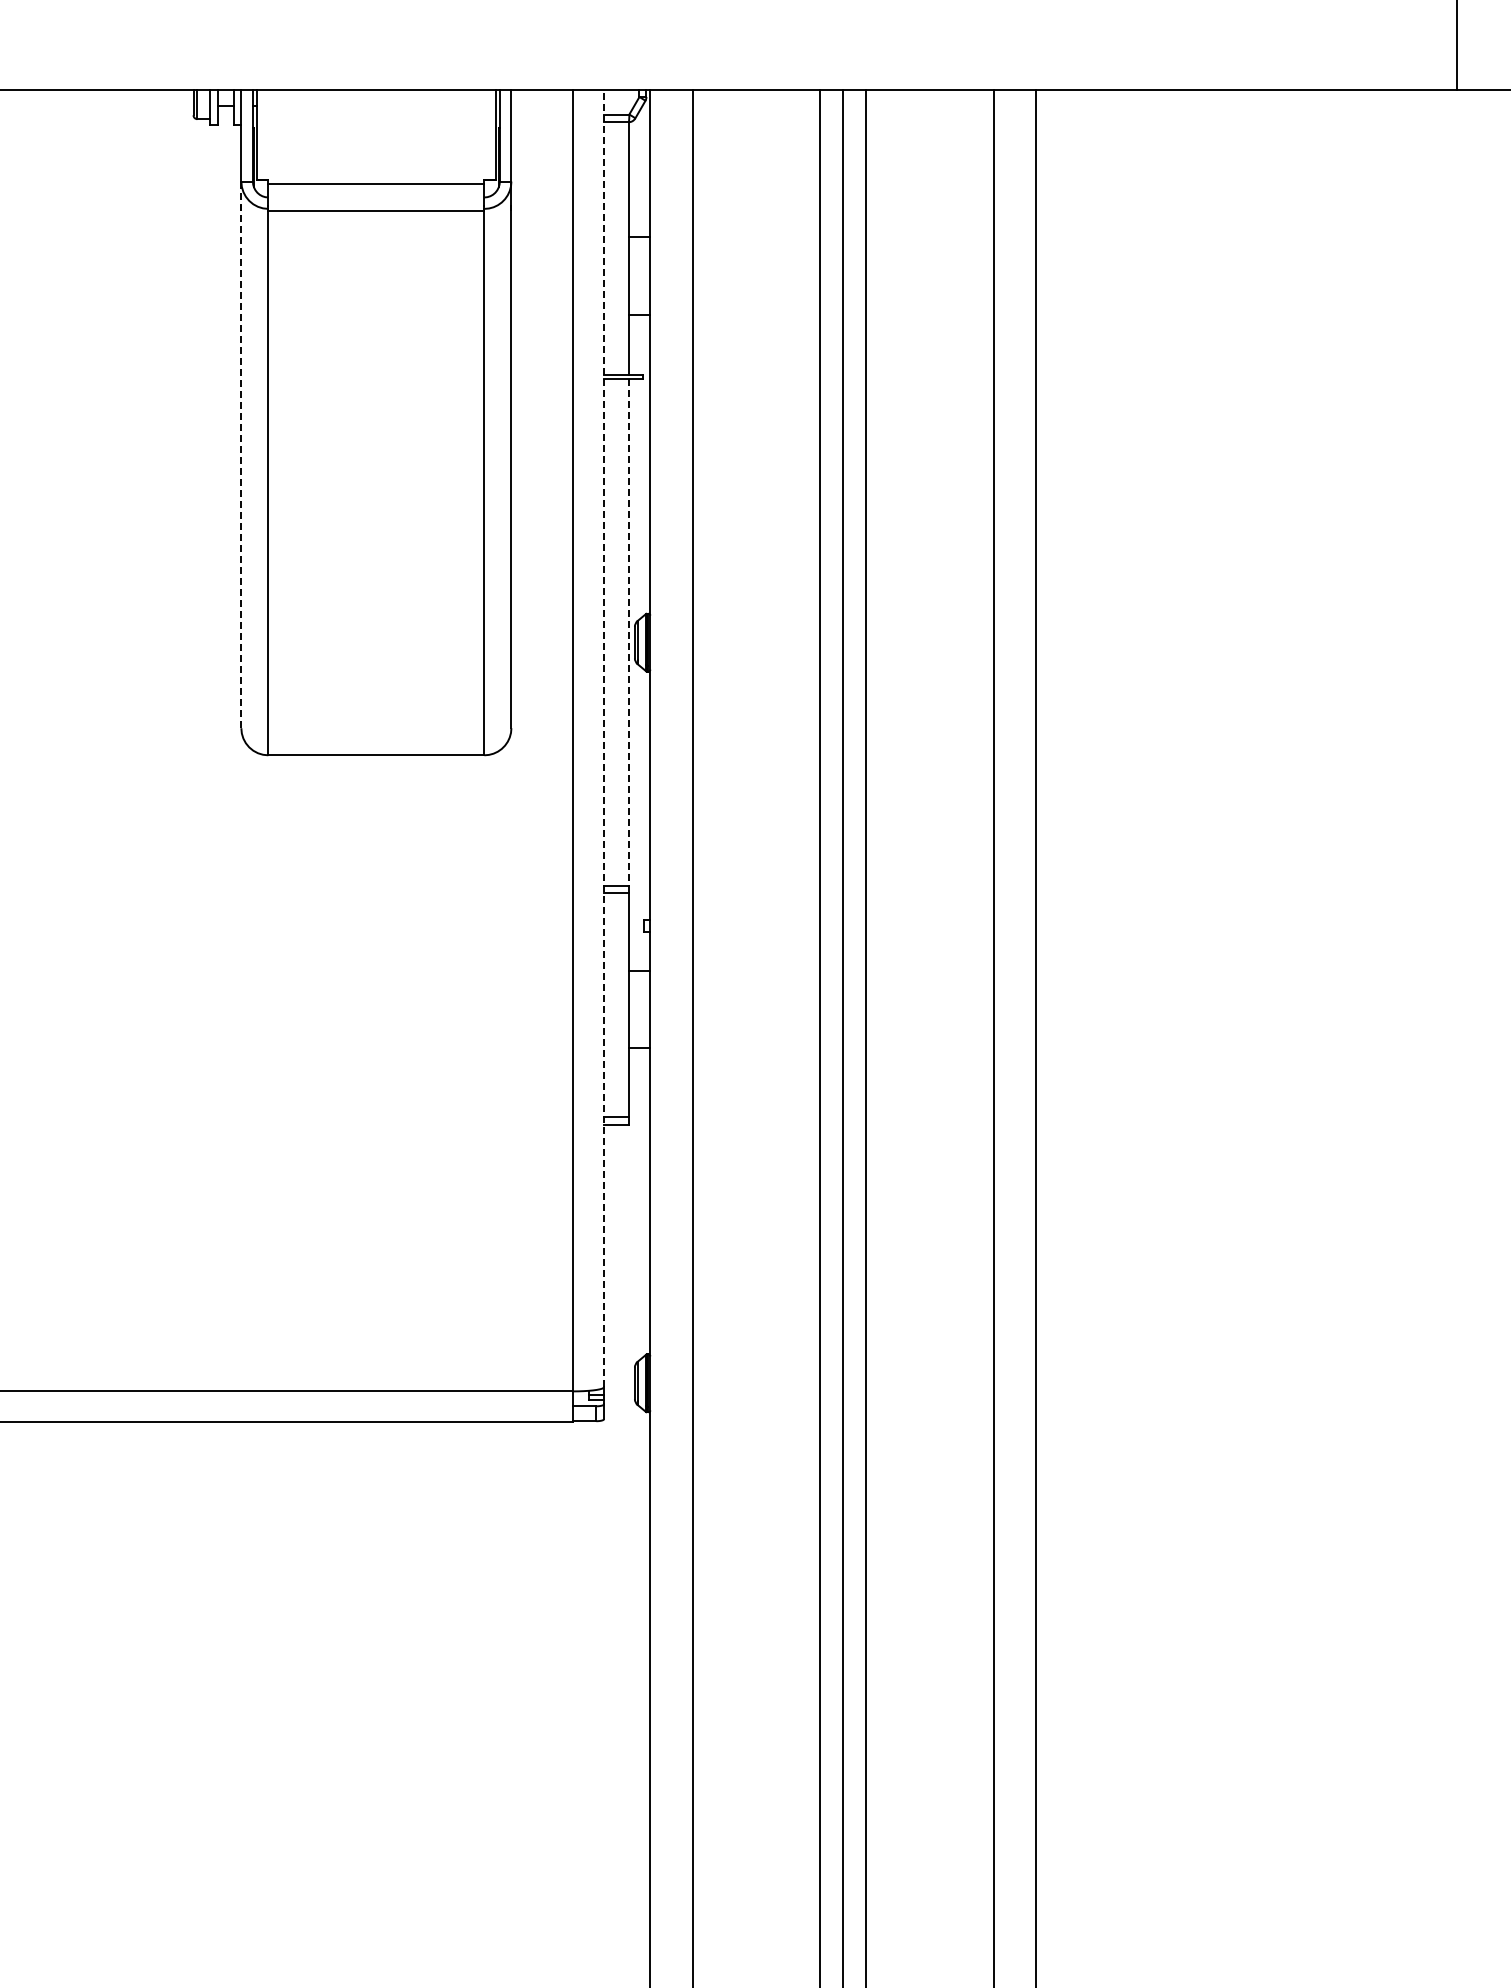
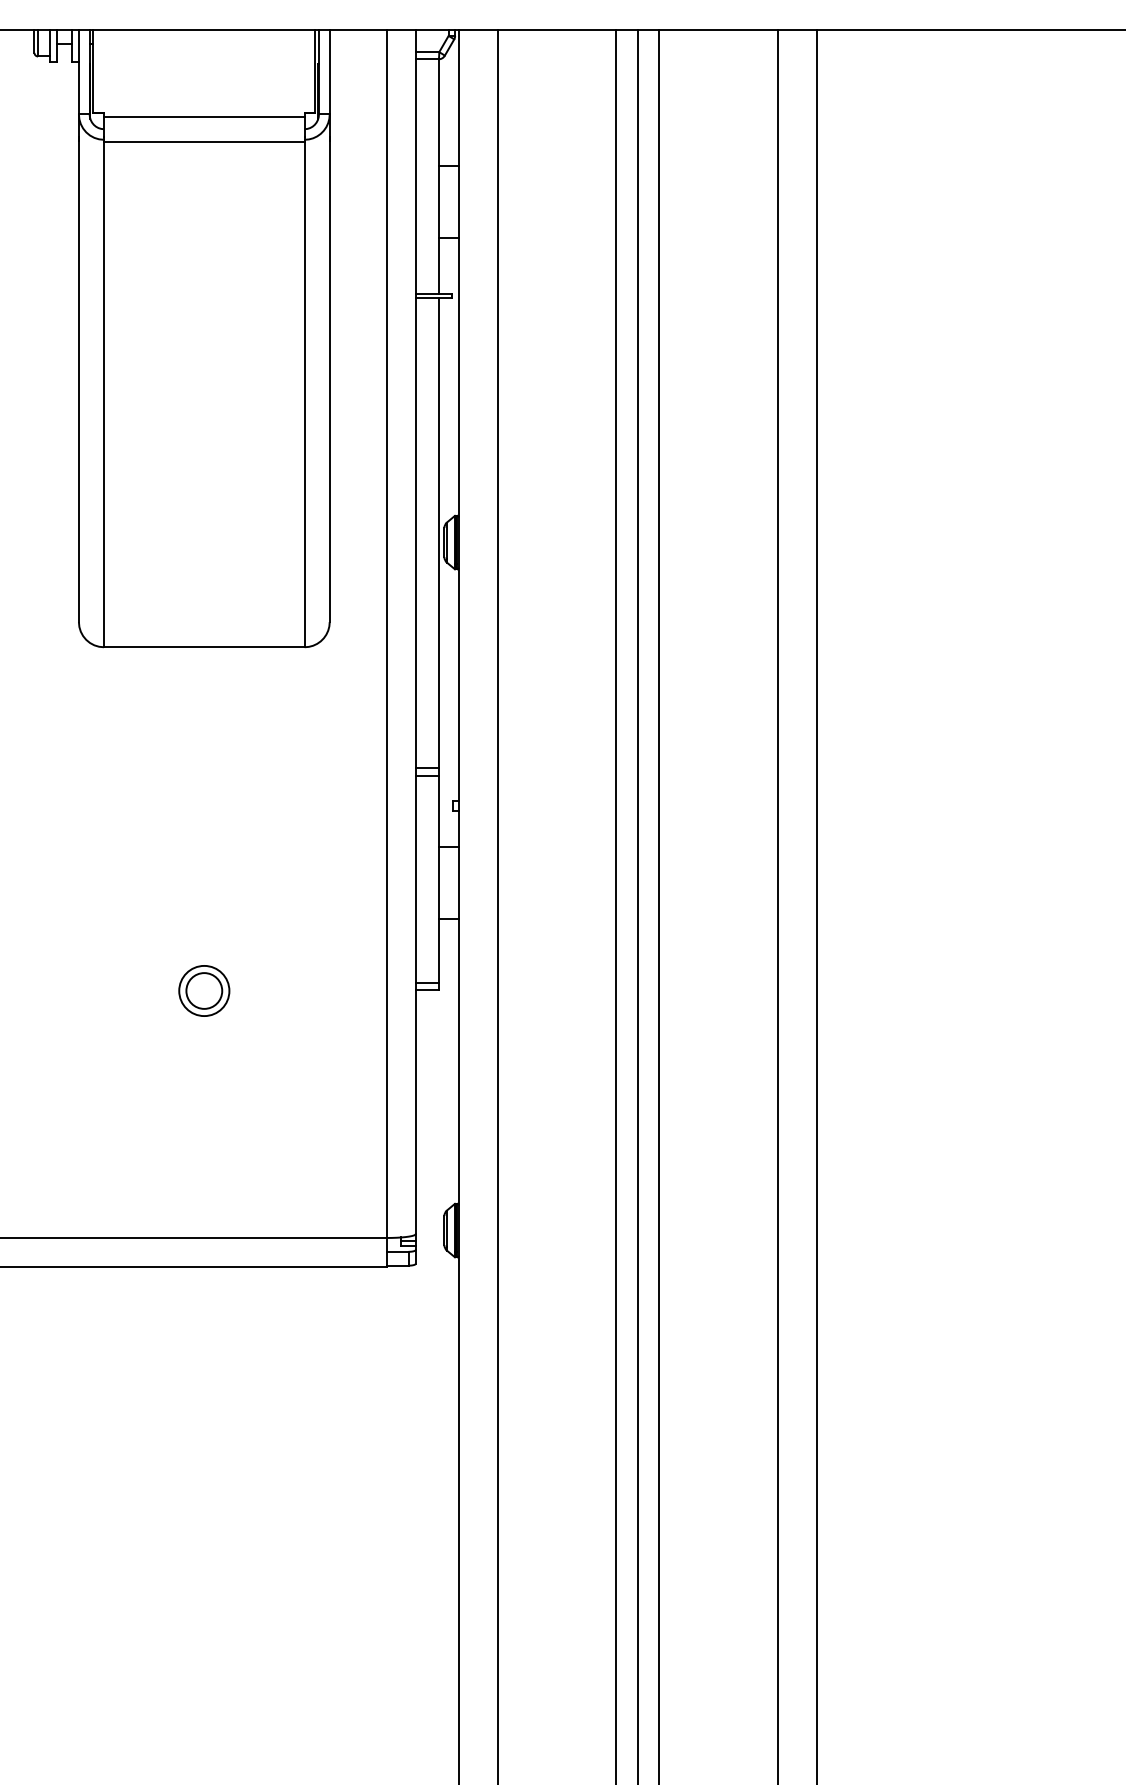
line: (241, 454) -> (79, 367), dashed -> solid
line: (628, 632) -> (438, 533), dashed -> solid
line: (604, 738) -> (416, 631), dashed -> solid
part: (376, 1125) -> (204, 991), added

